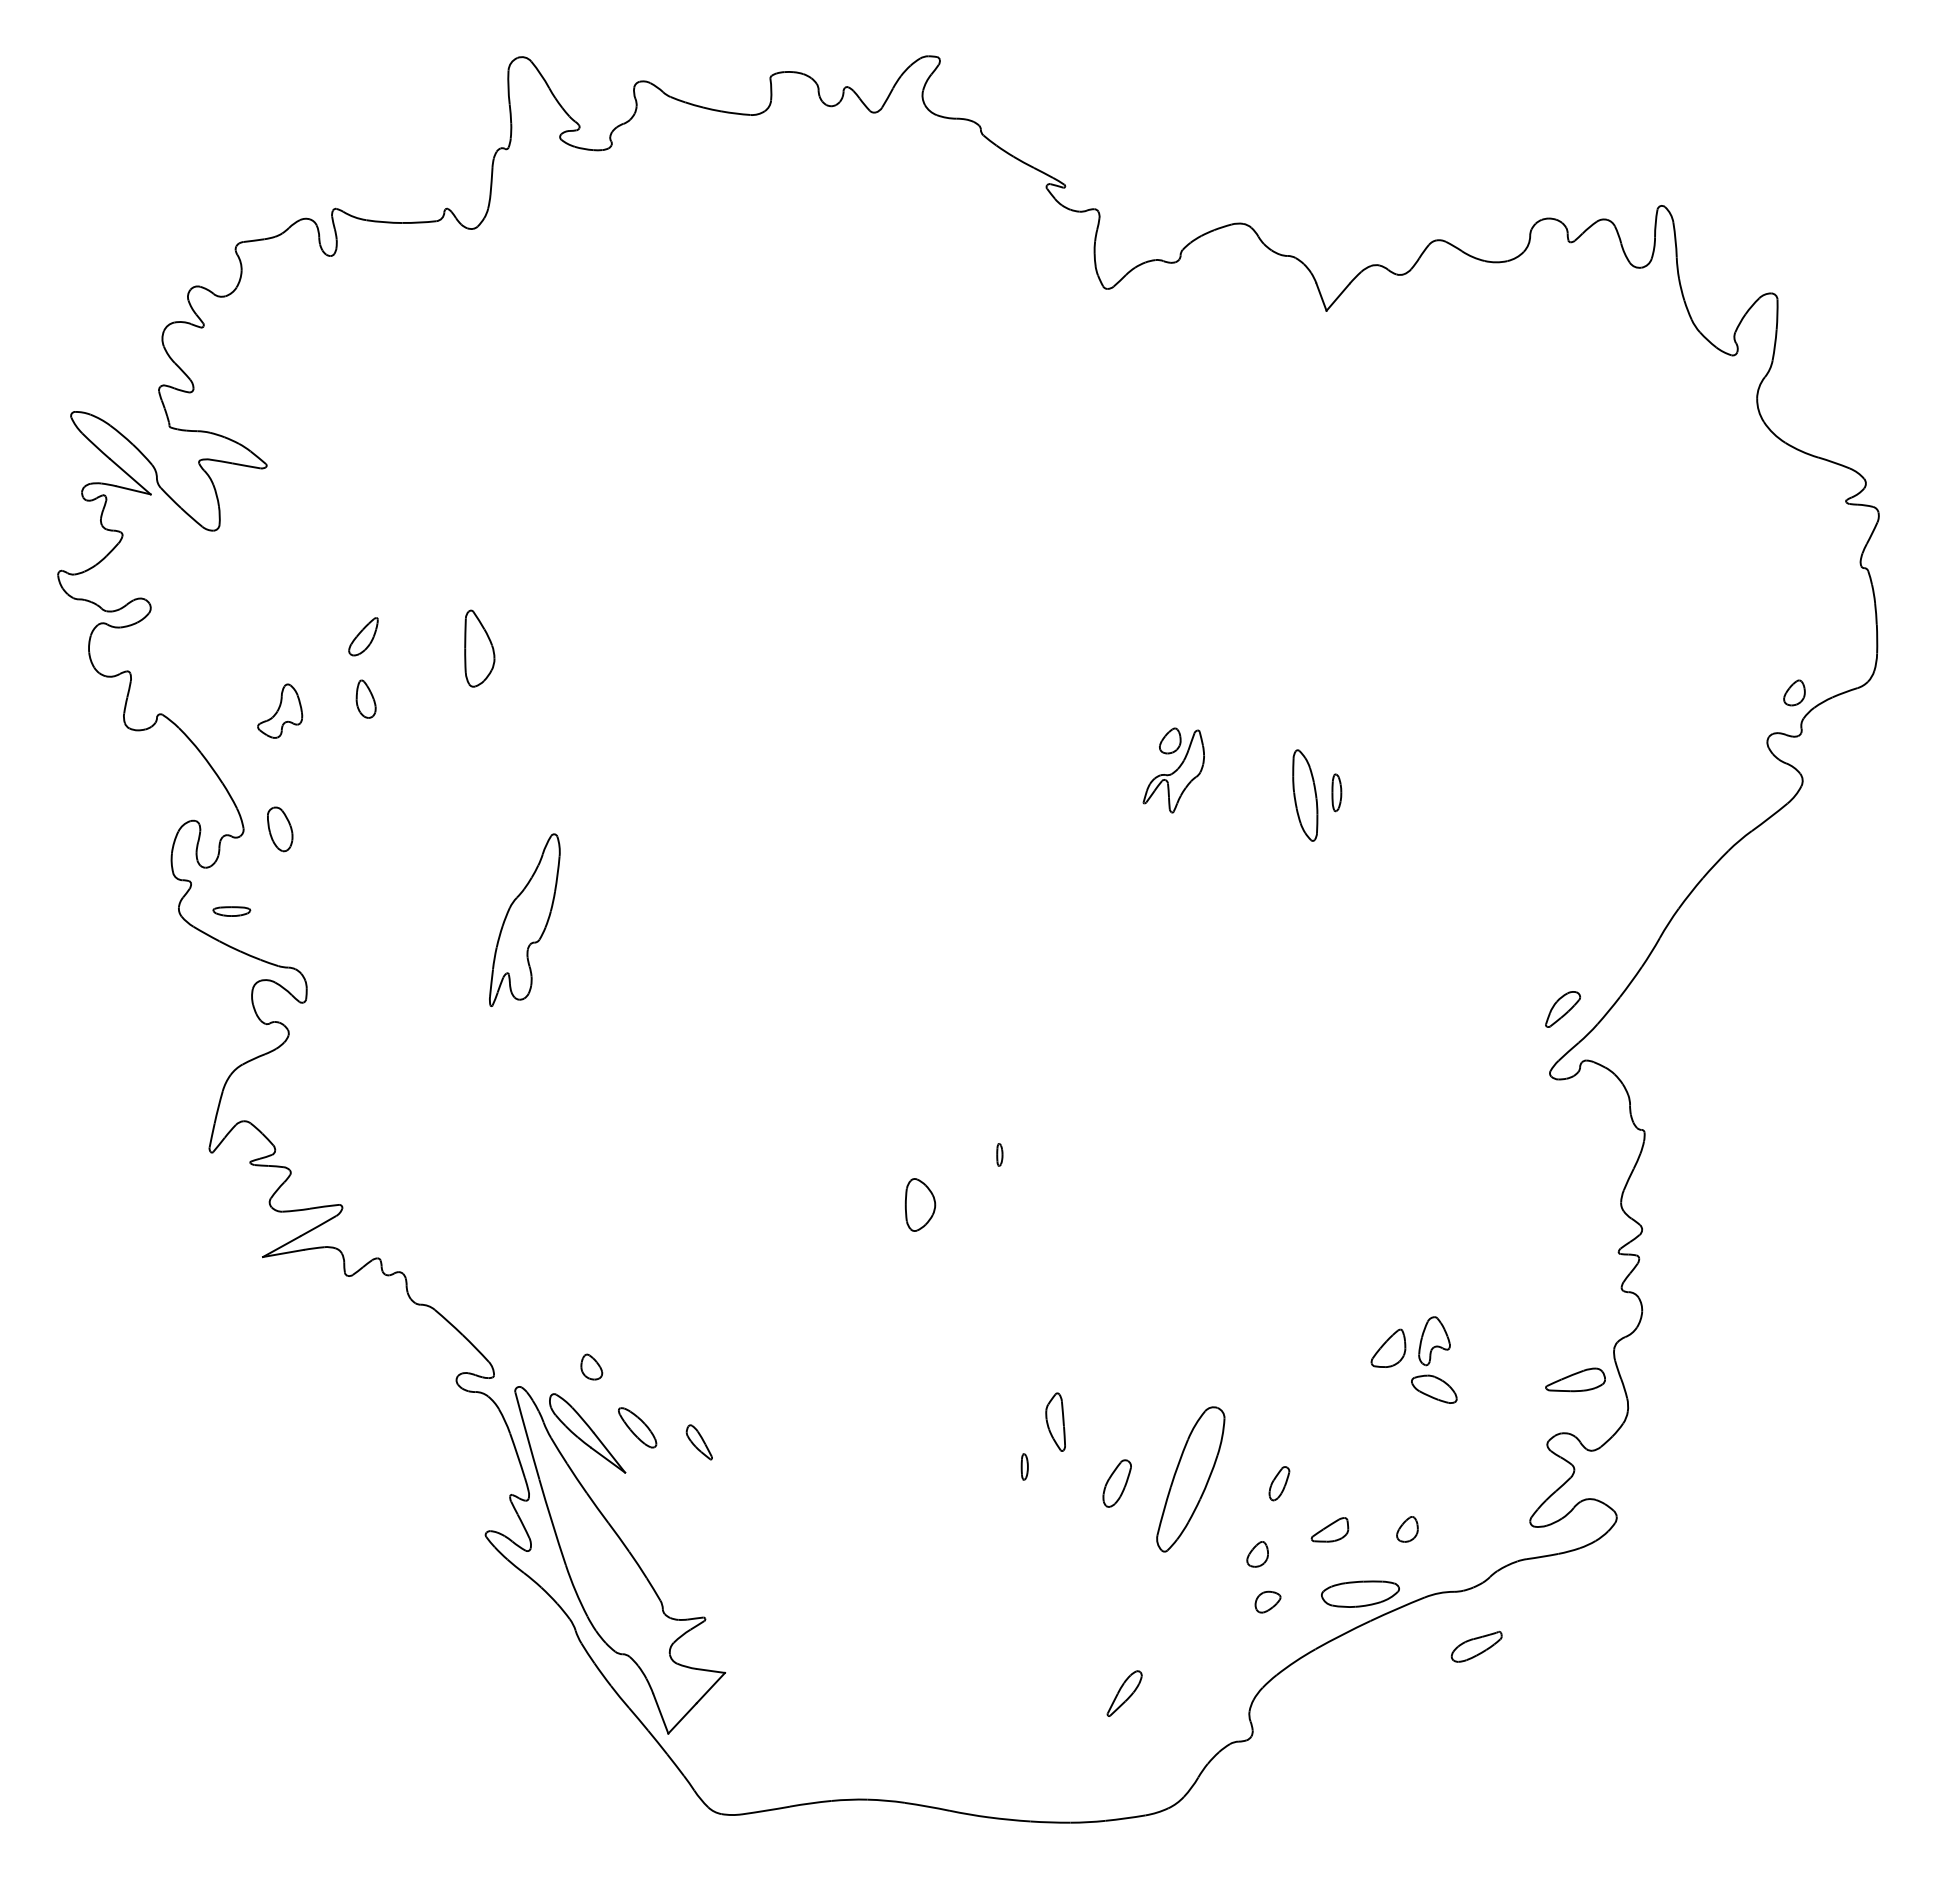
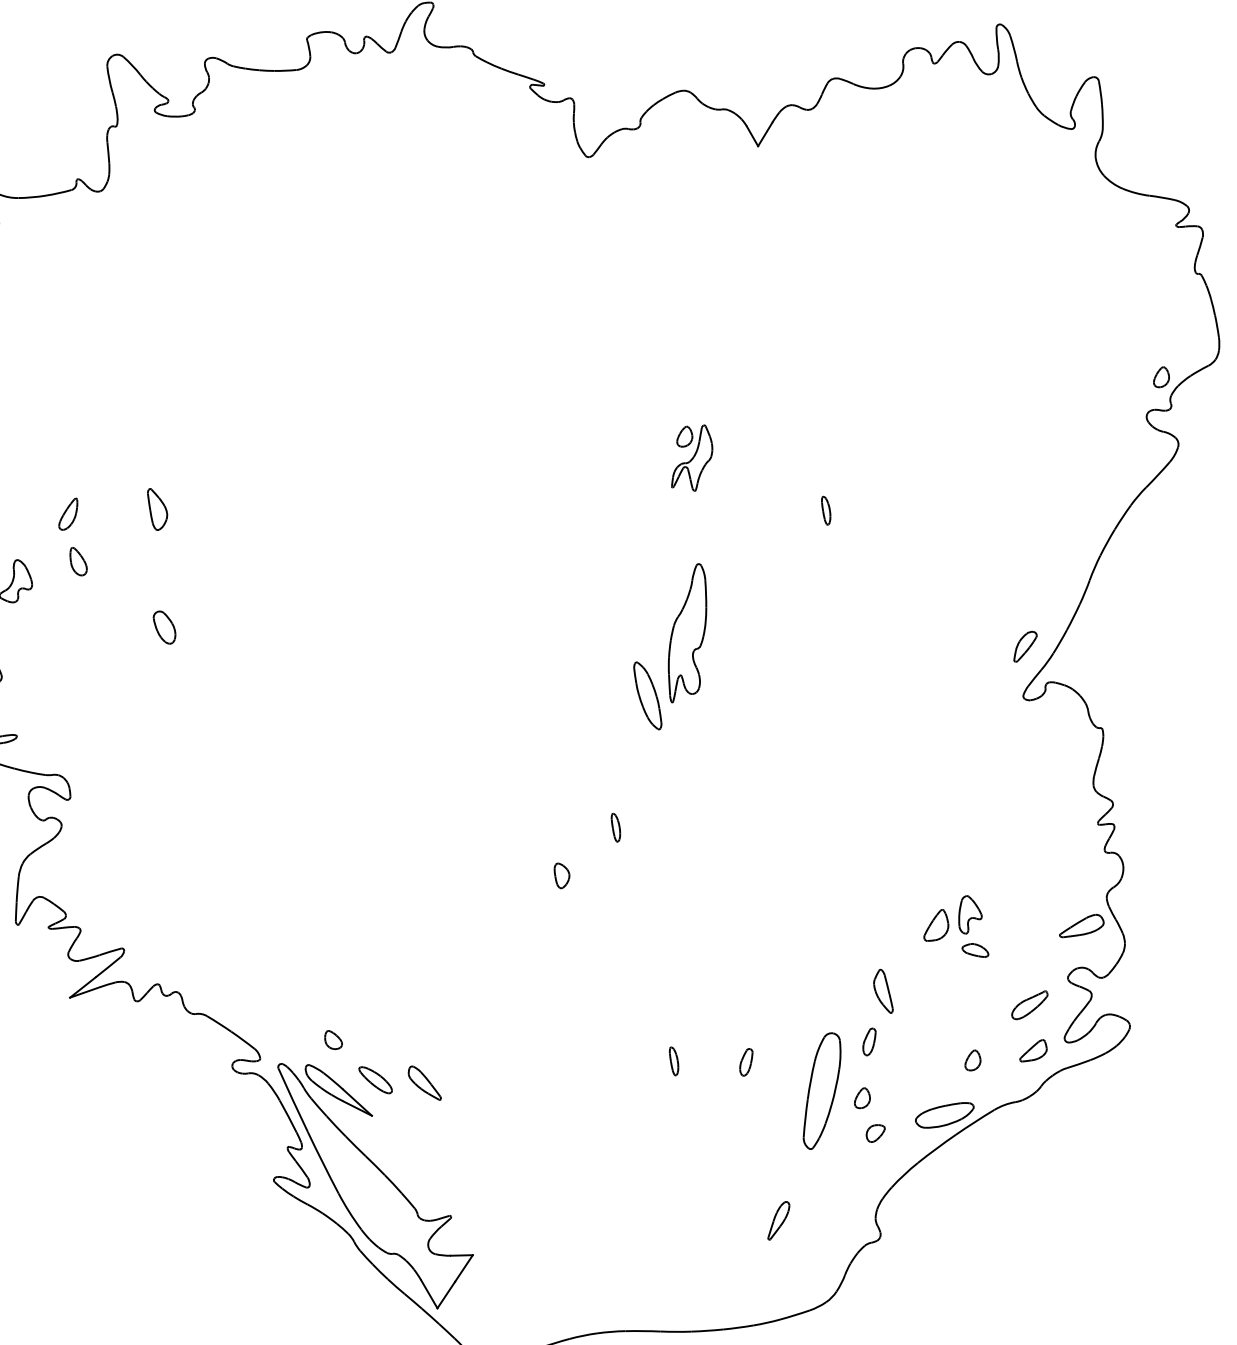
part: (479, 648) -> (157, 508), size x0.71
part: (1173, 770) -> (690, 458), moved
part: (1305, 795) -> (647, 695), moved
part: (280, 829) -> (165, 627), moved
part: (524, 919) -> (686, 632), moved
part: (999, 1154) -> (615, 827), size x1.67
part: (920, 1204) -> (562, 875), size x0.62
part: (1434, 1389) -> (975, 951), size x0.71
part: (1055, 1421) -> (882, 991), moved
part: (699, 1442) -> (424, 1083), size x1.43
part: (1024, 1466) -> (674, 1060), size x1.43
part: (1190, 1479) -> (821, 1091), moved
part: (1116, 1483) -> (746, 1062), size x0.71
part: (1329, 1529) -> (1032, 1050), moved
part: (1476, 1646) -> (1029, 1005), moved

